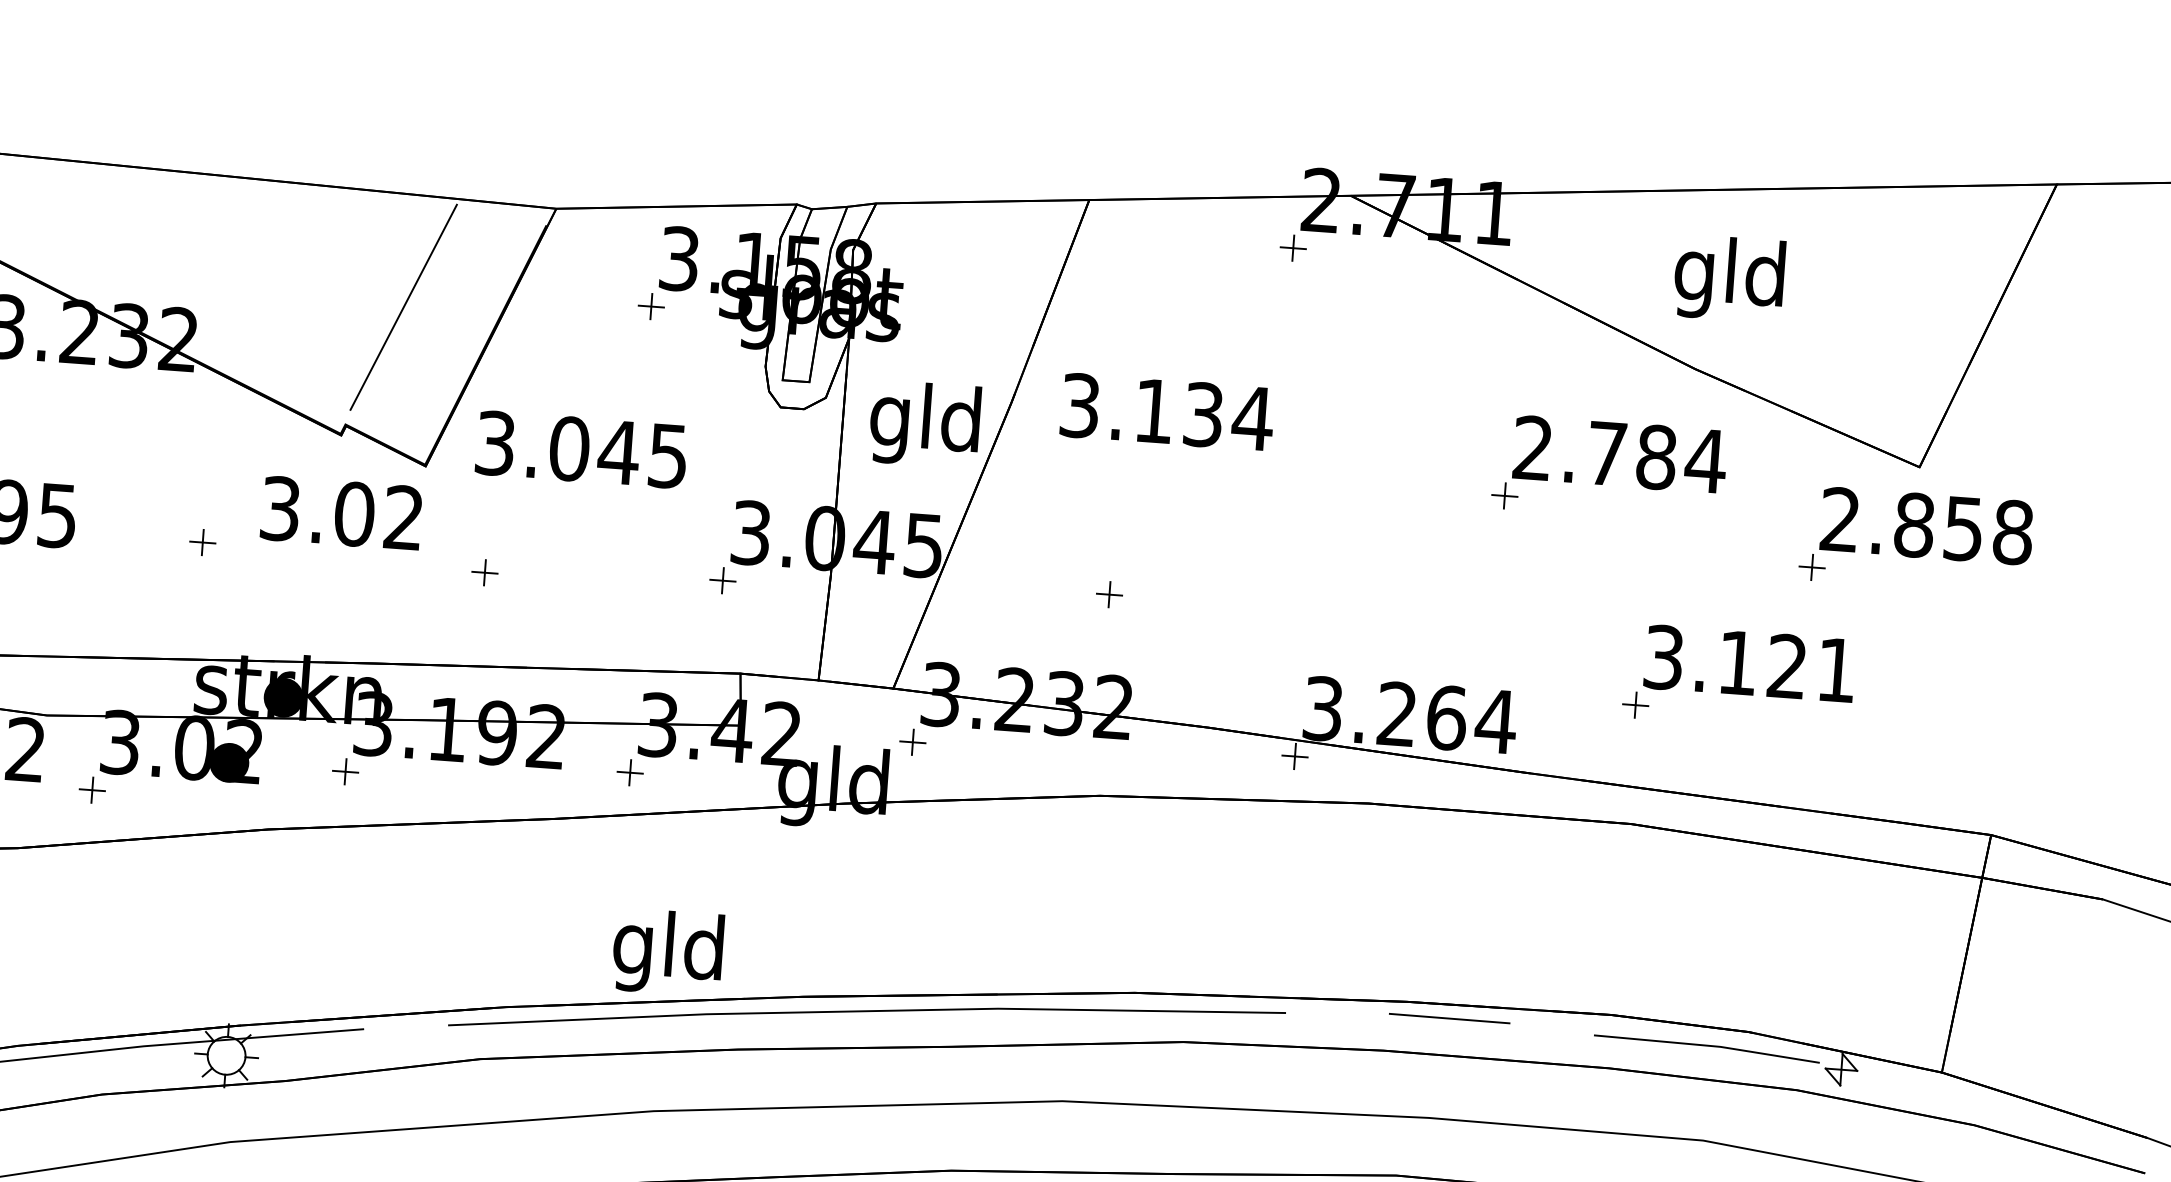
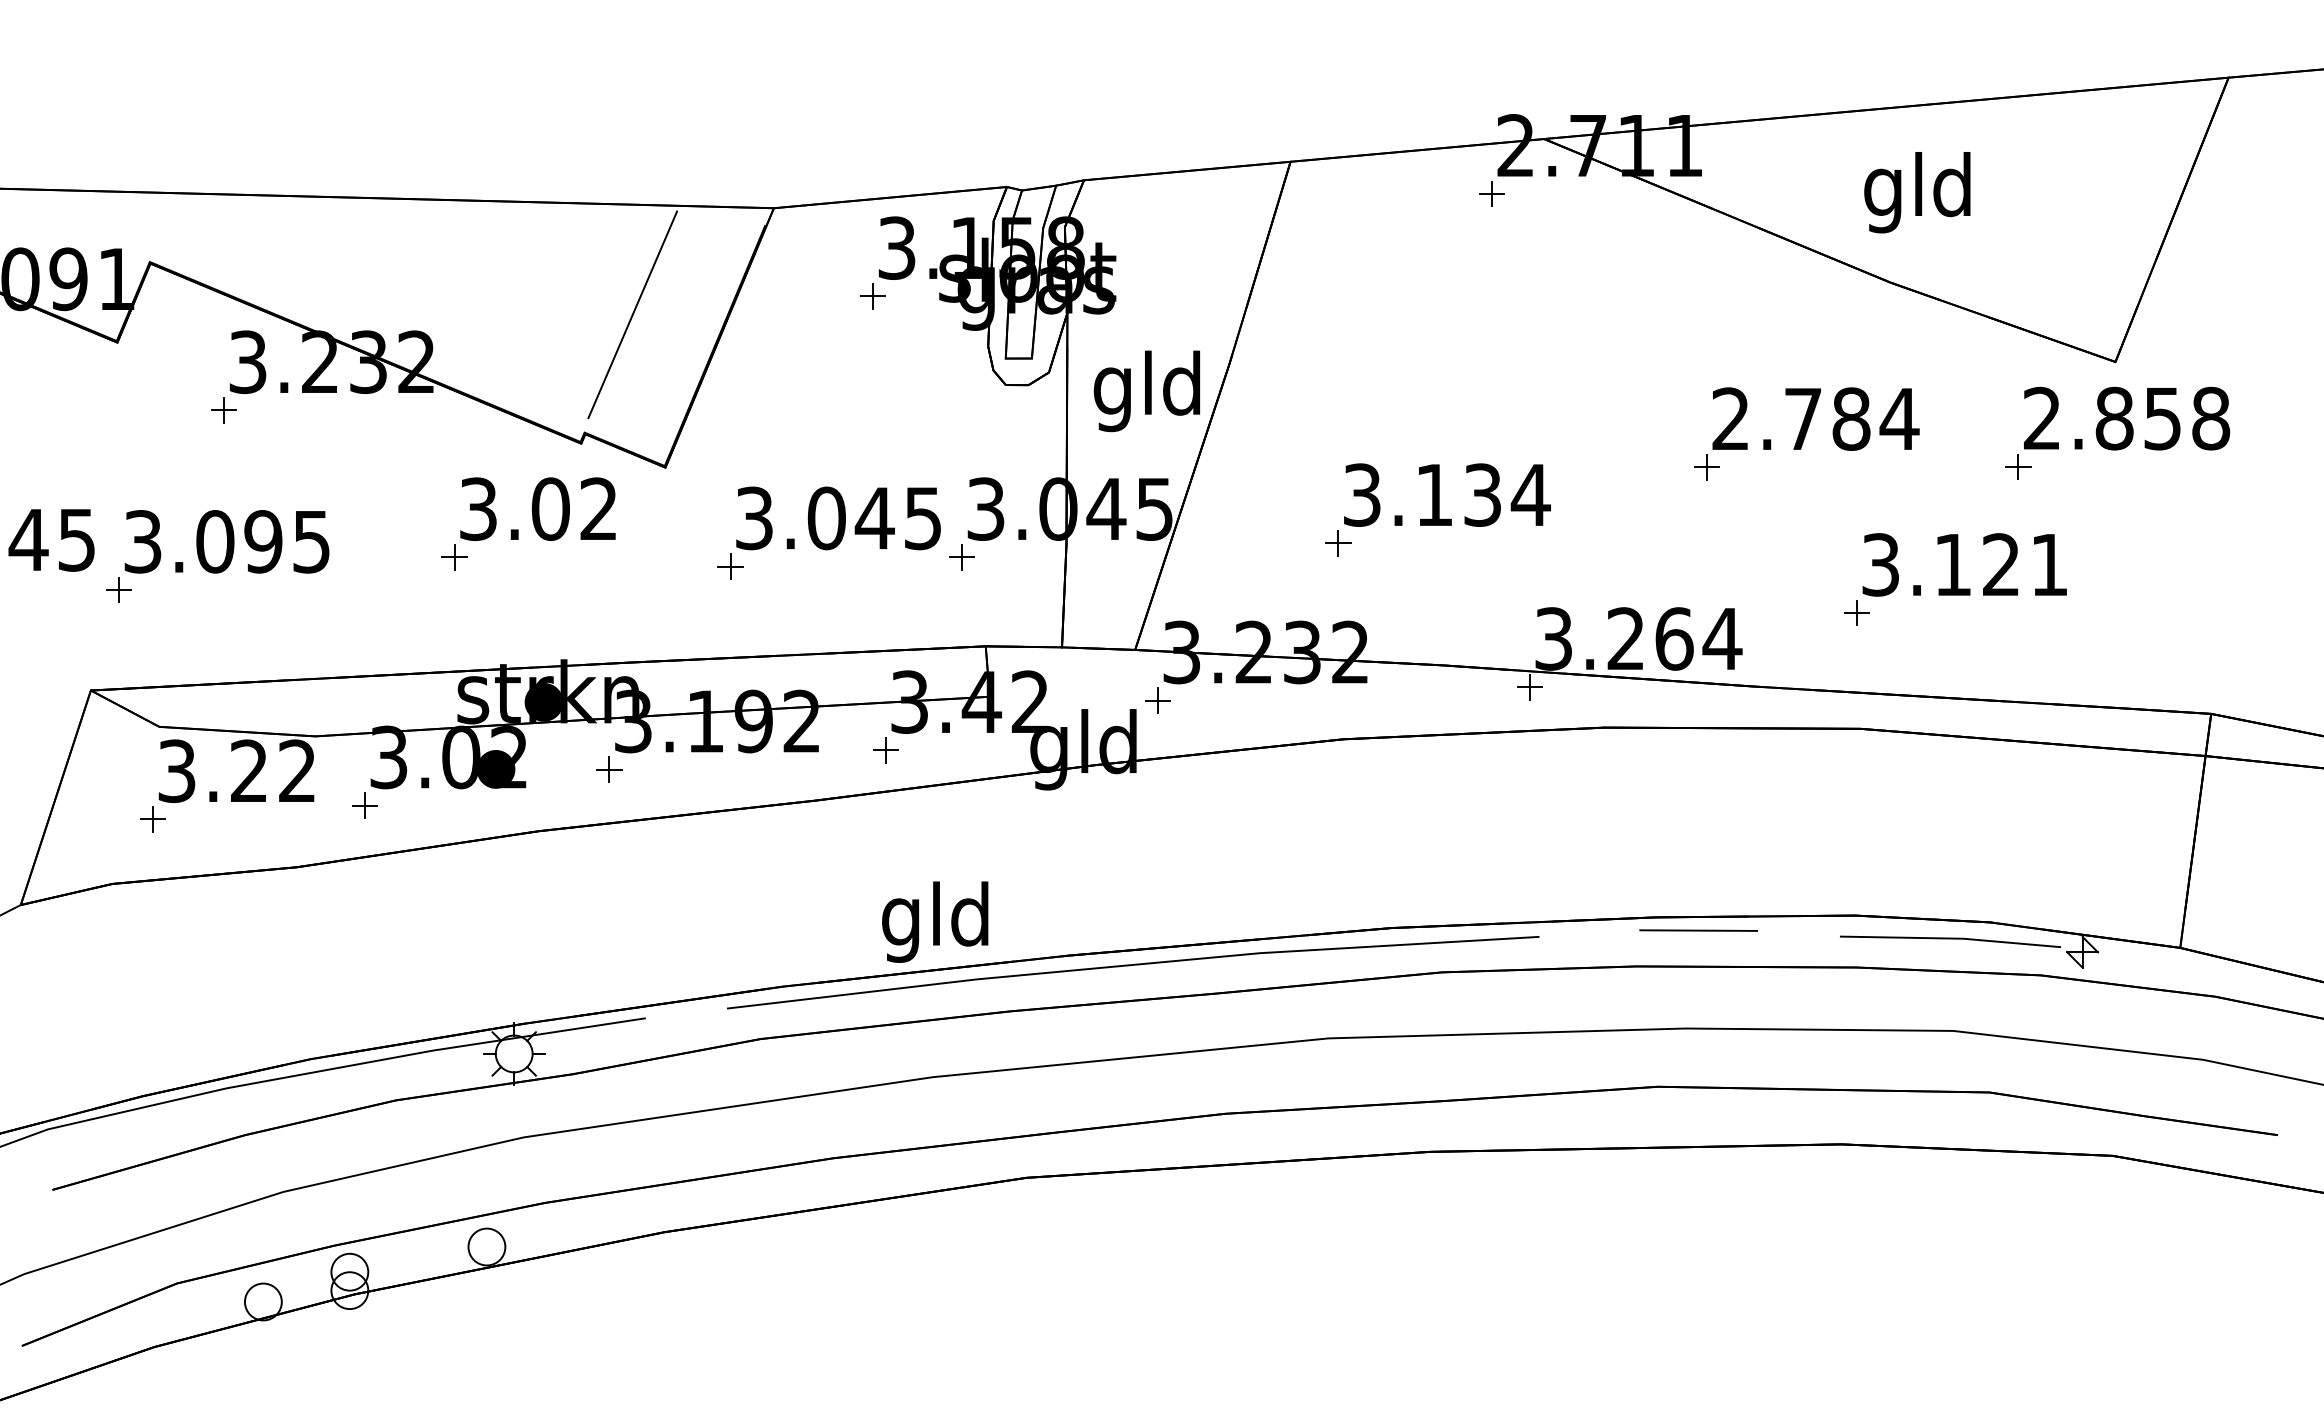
text: (1167, 411) -> (1447, 494), moved
text: (581, 449) -> (838, 518), moved
part: (1609, 468) -> (1806, 433), moved
text: (340, 512) -> (537, 508), moved

